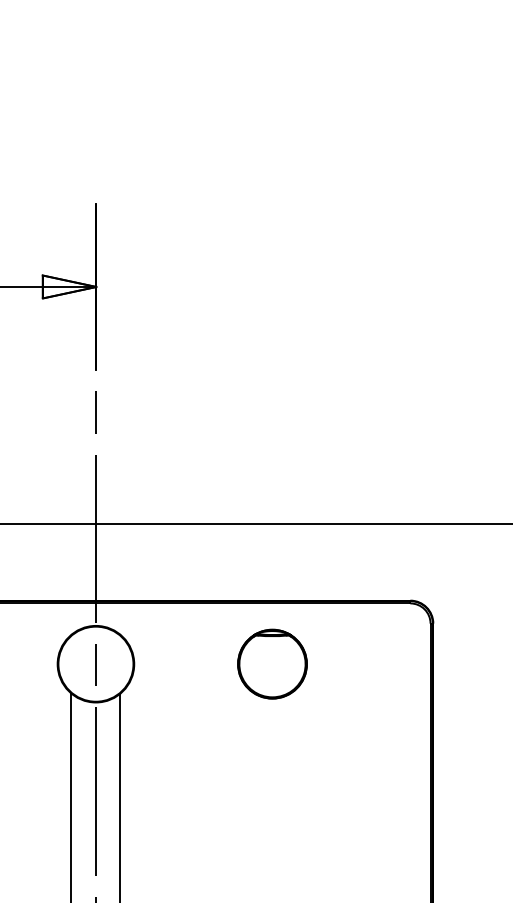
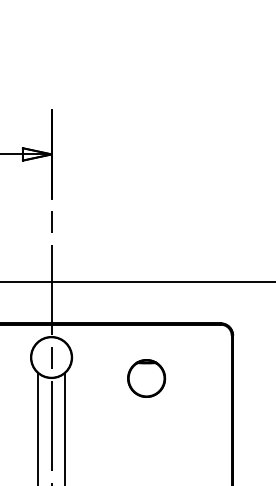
part: (272, 664) -> (146, 378), moved

